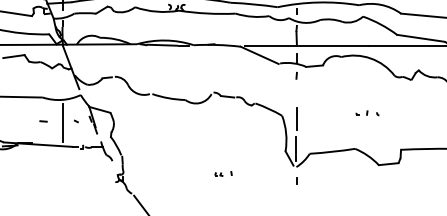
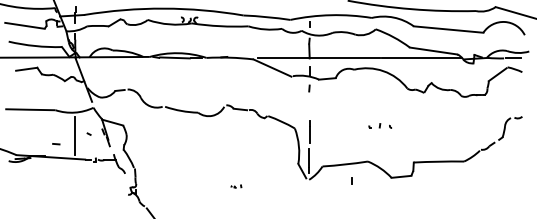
line: (43, 121) -> (56, 144), moved
part: (223, 173) -> (236, 186), size x0.6
line: (296, 180) -> (351, 180), moved

